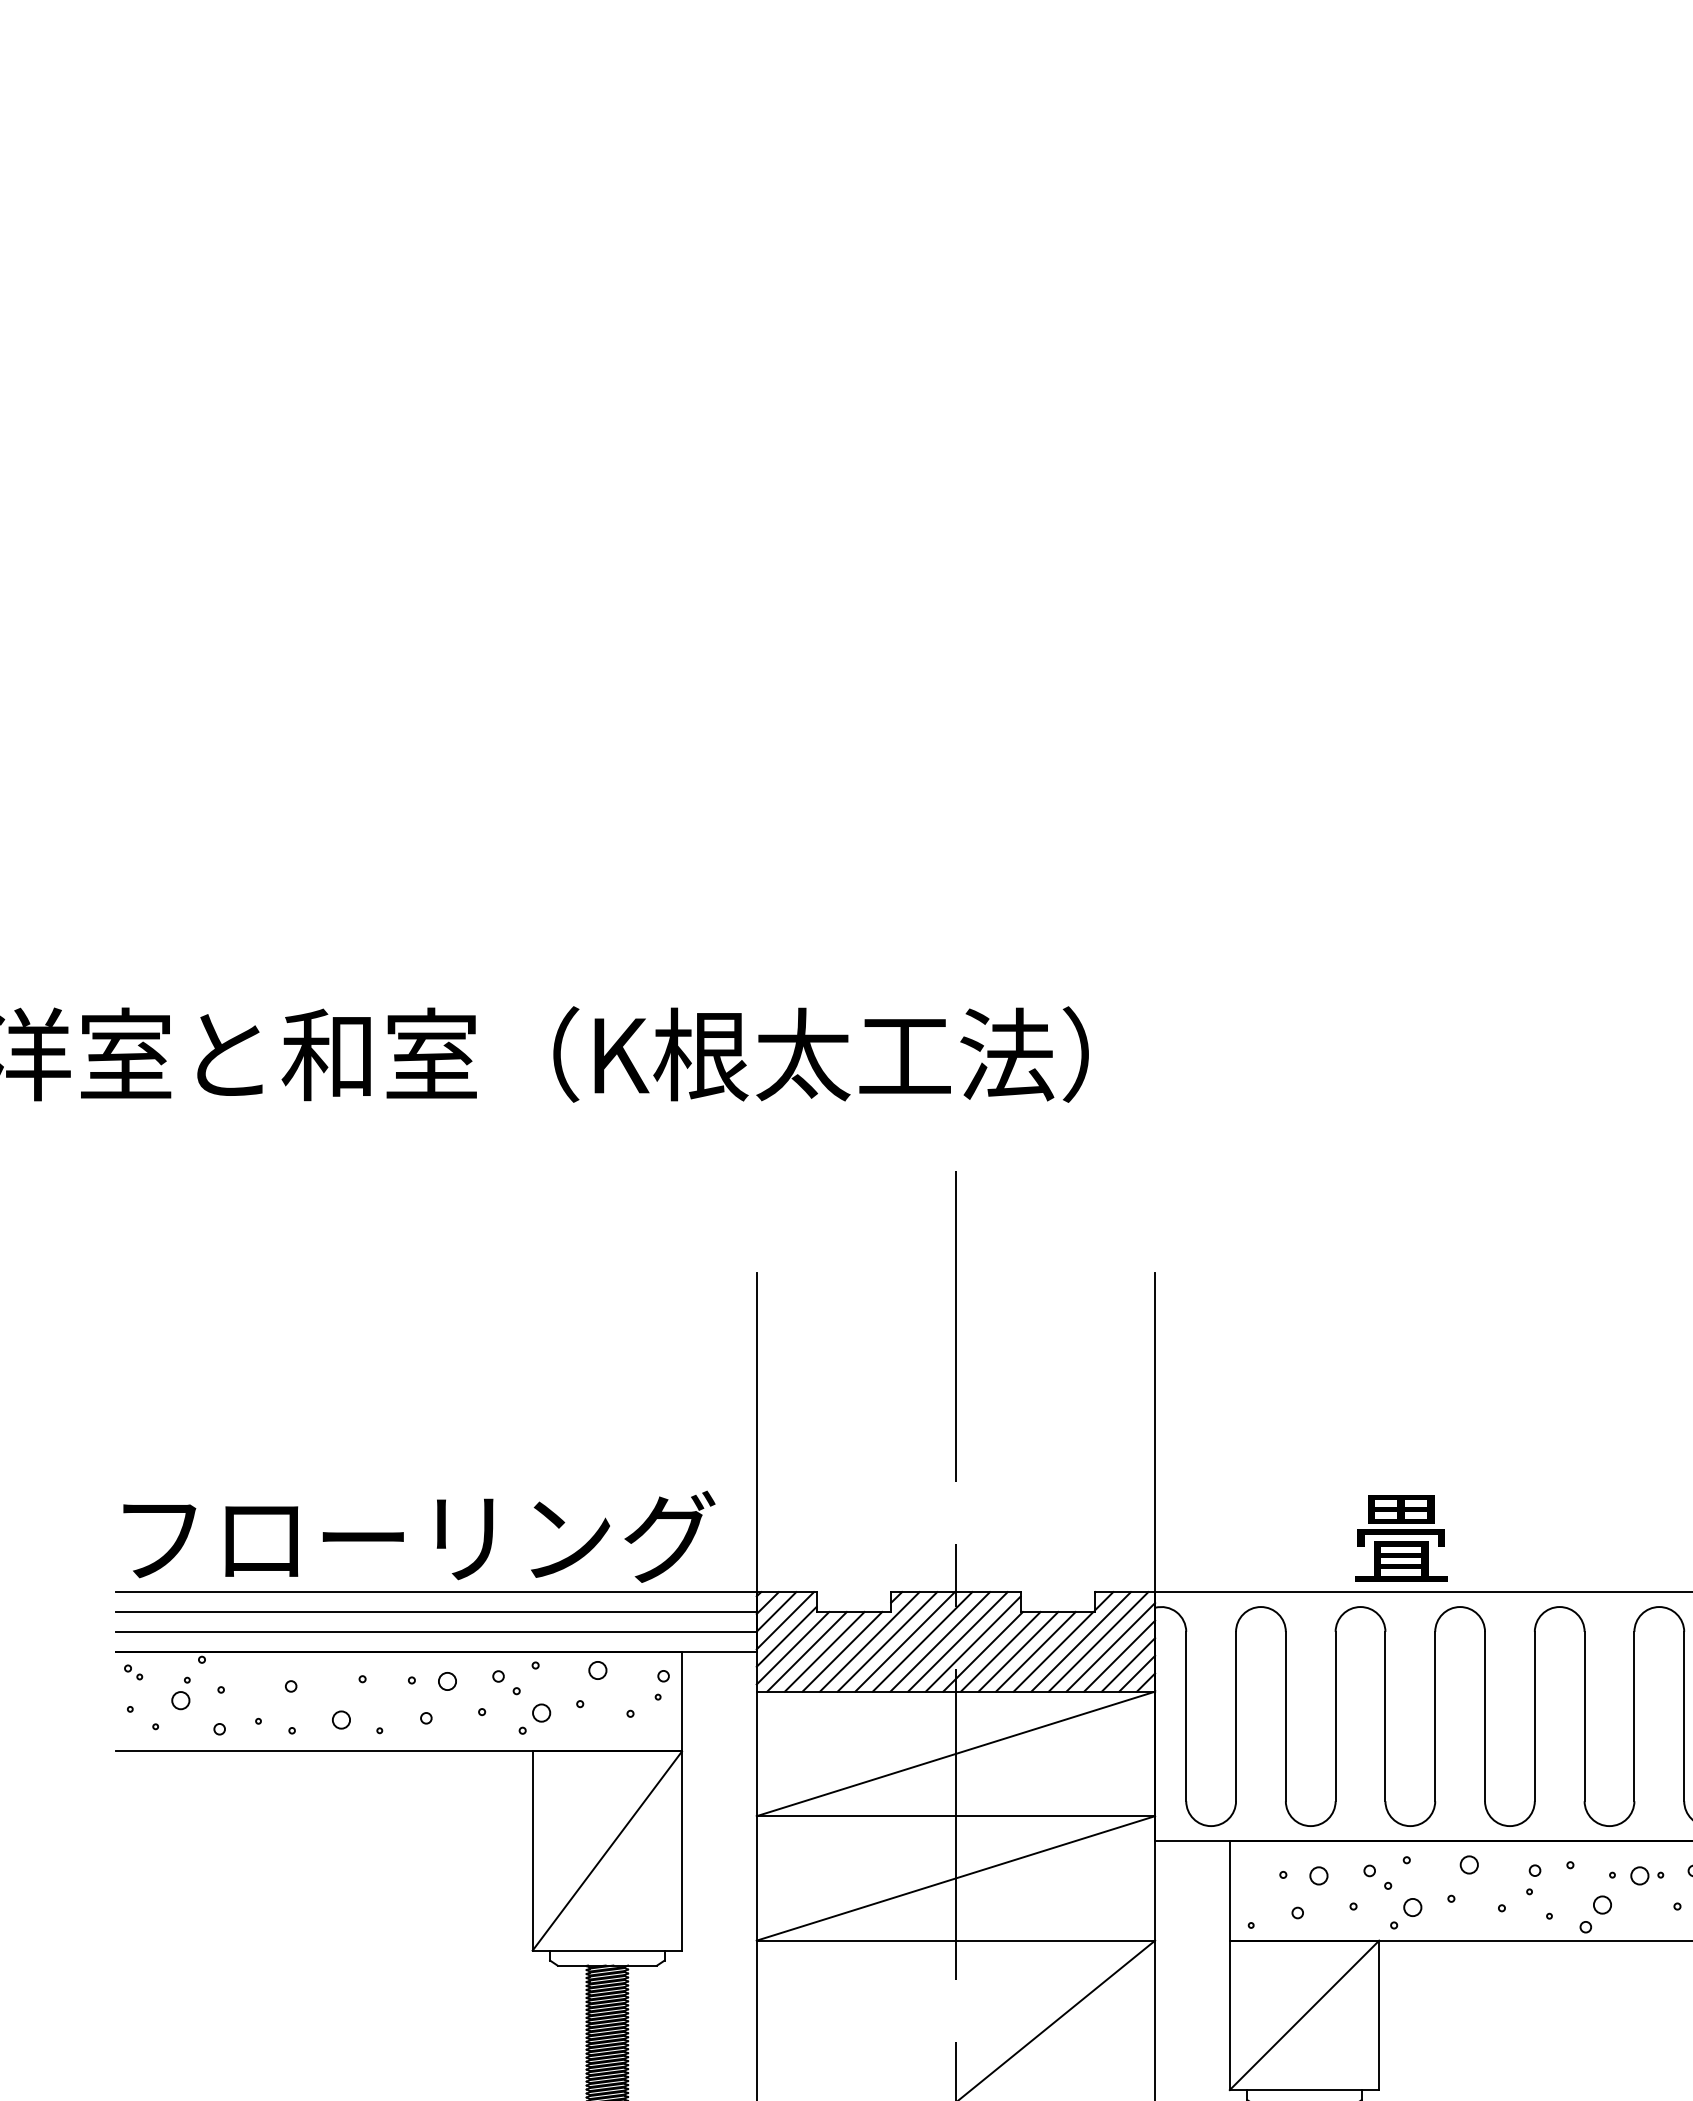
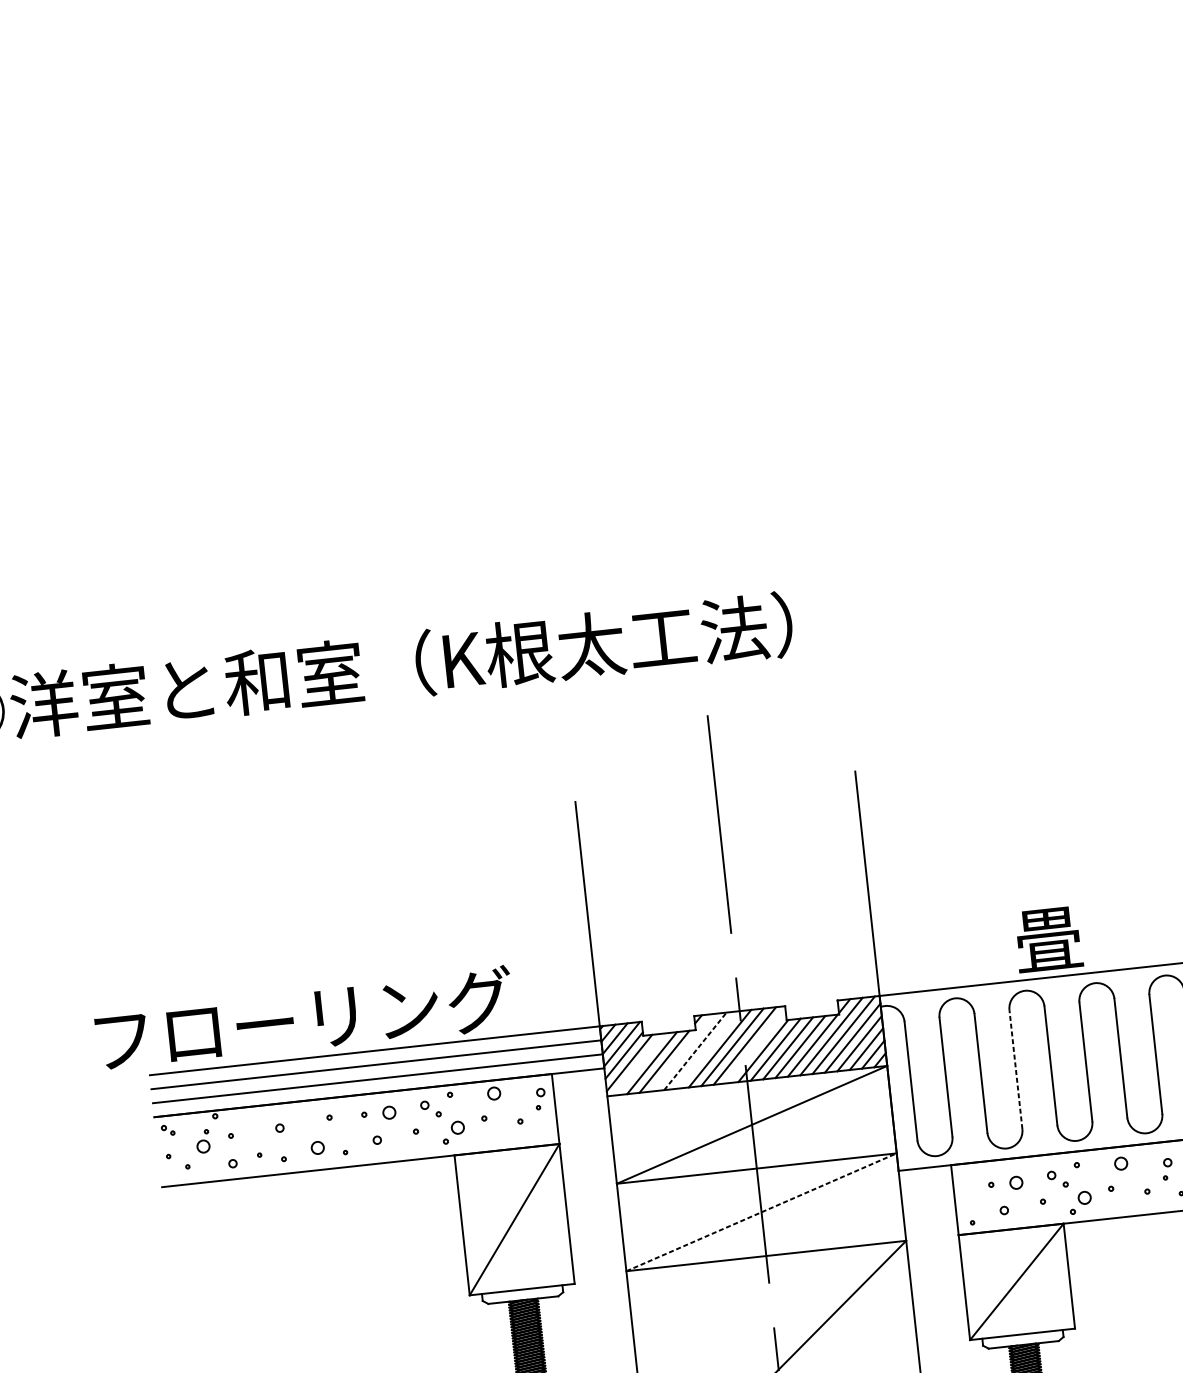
text: (419, 1536) -> (304, 1018), moved
line: (869, 1641) -> (682, 1052), removed
line: (887, 1641) -> (695, 1051), solid -> dashed
line: (904, 1641) -> (707, 1049), removed
line: (972, 1643) -> (755, 1046), removed
line: (806, 1651) -> (639, 1064), removed
line: (1335, 1716) -> (1015, 1069), solid -> dashed
line: (955, 1878) -> (761, 1212), solid -> dashed

